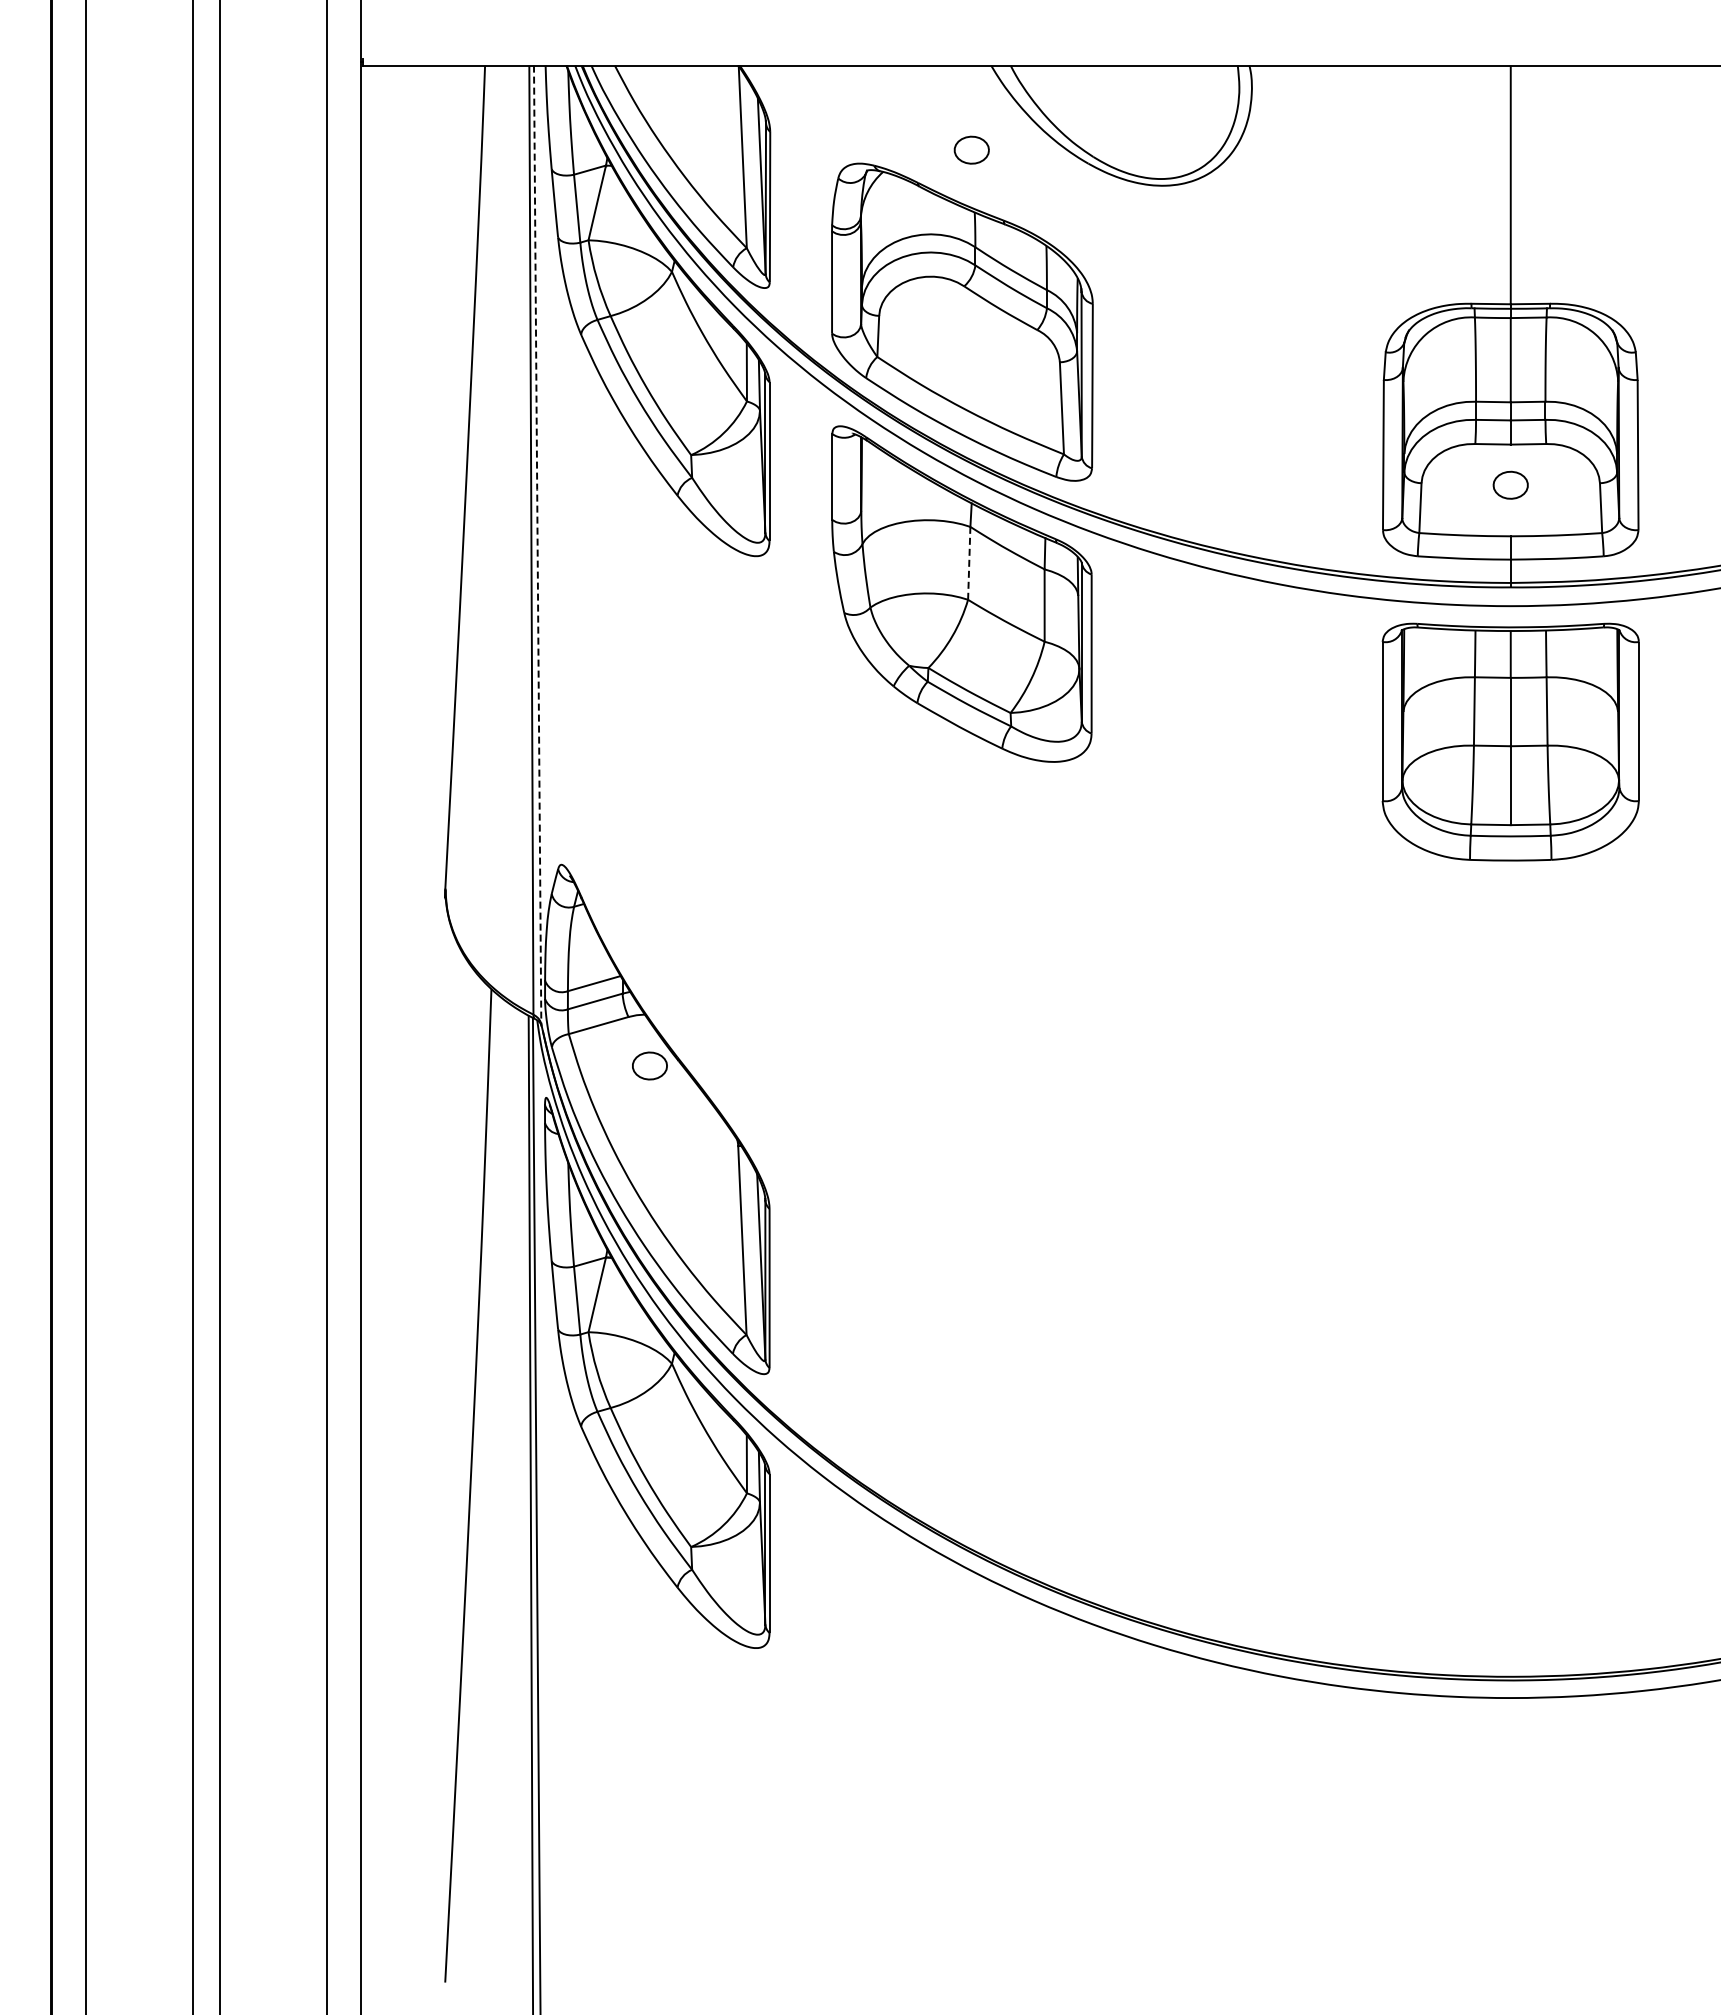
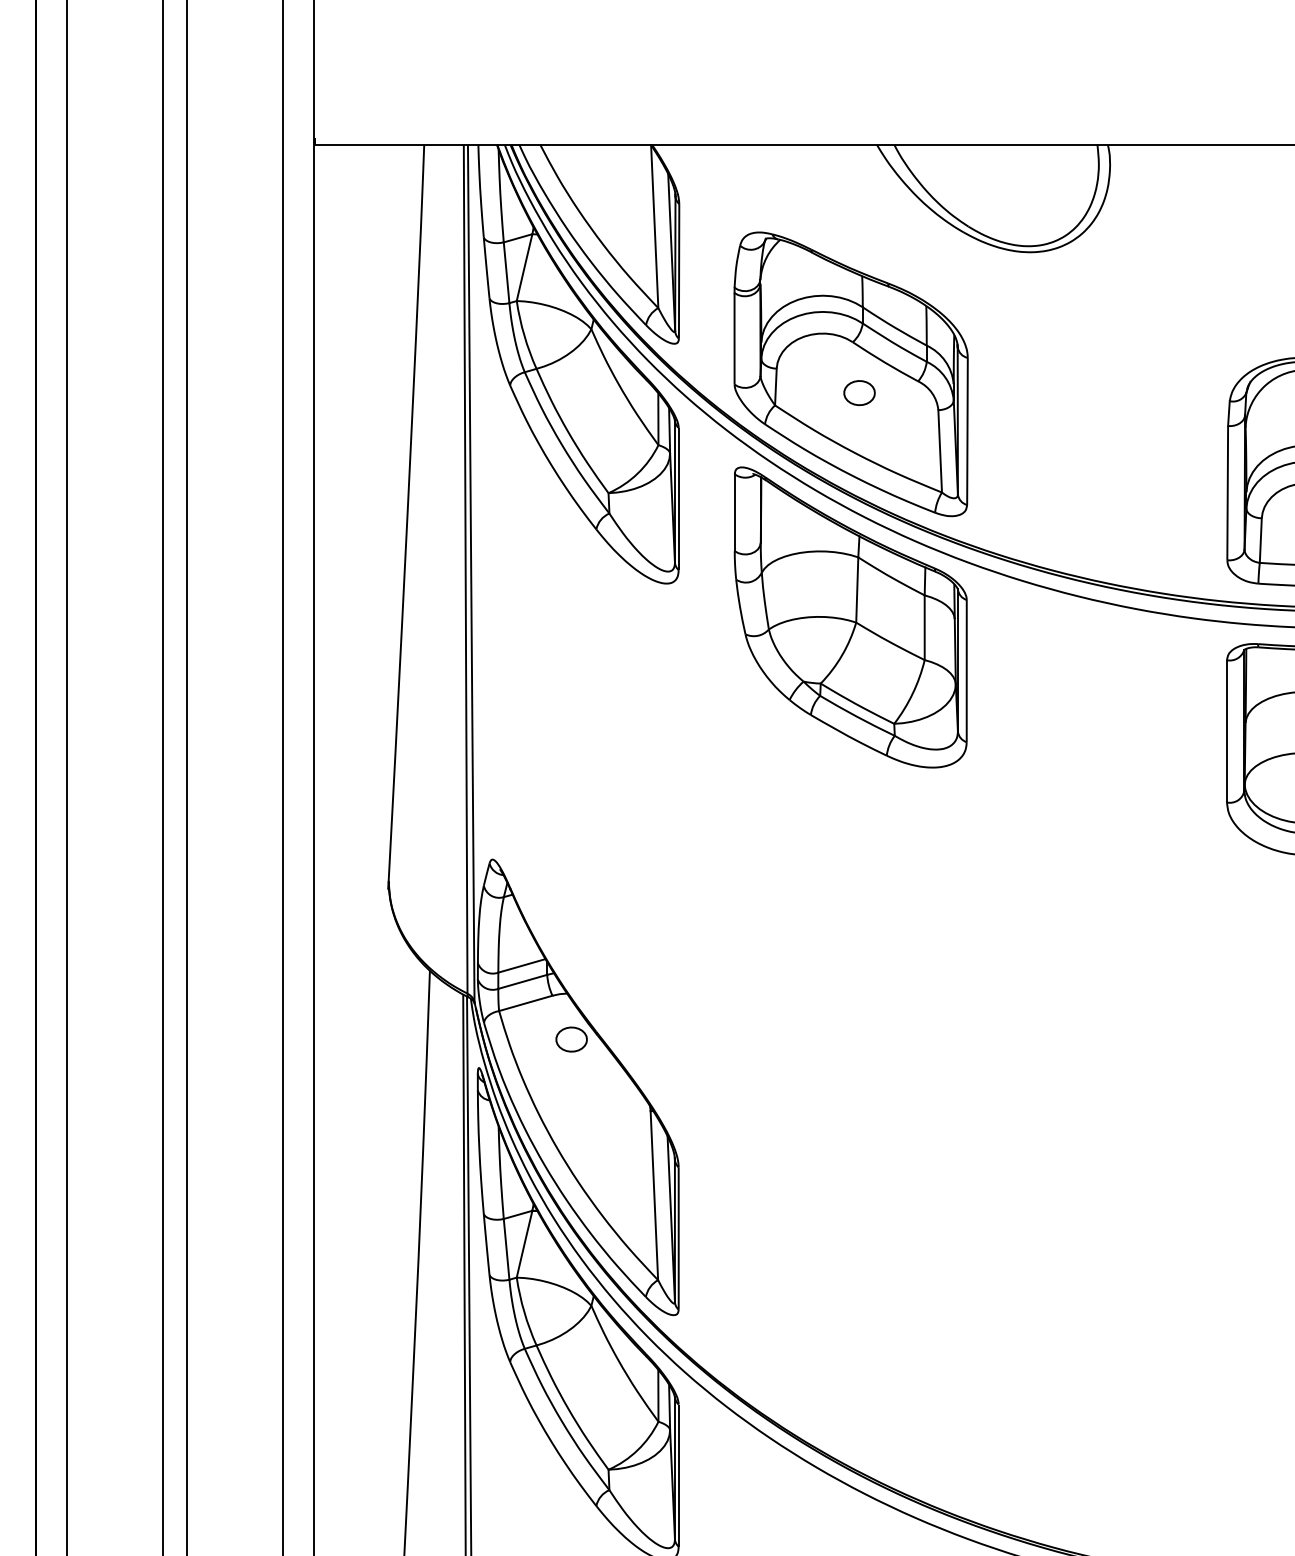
part: (971, 149) -> (859, 392), moved
line: (537, 543) -> (471, 572), dashed -> solid
line: (969, 562) -> (857, 589), dashed -> solid

